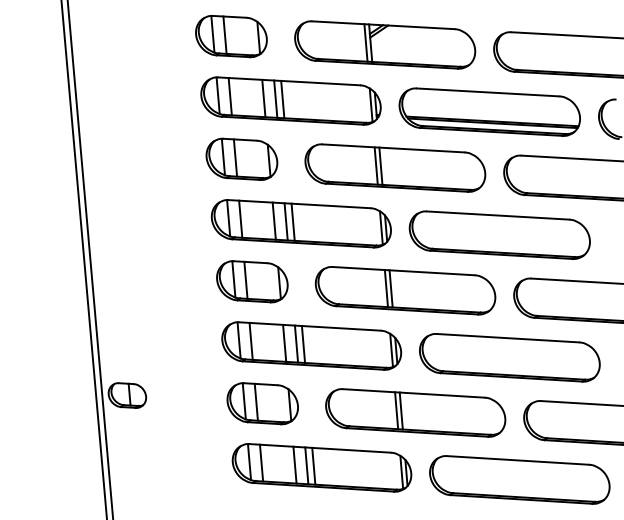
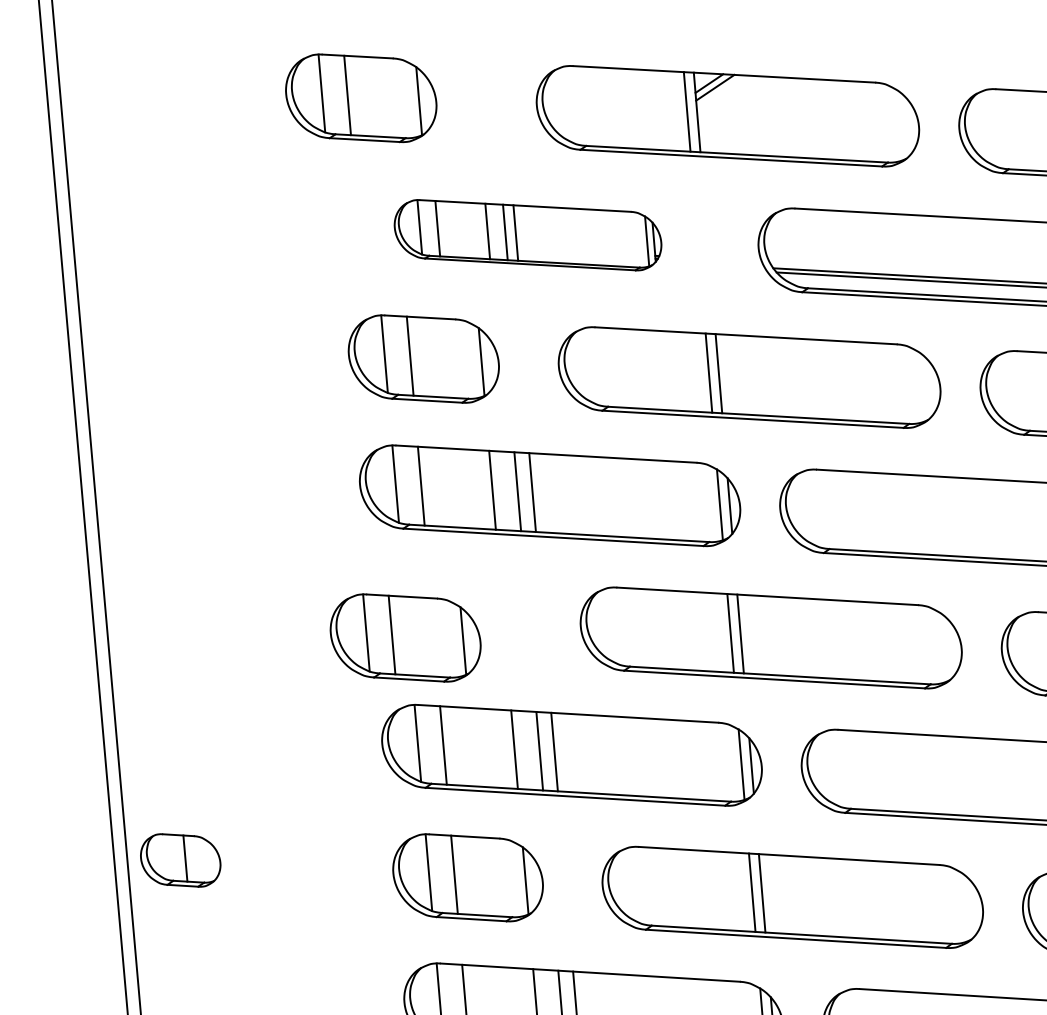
part: (231, 36) -> (361, 98), moved
part: (290, 100) -> (526, 234), size x0.7
part: (252, 281) -> (405, 637), moved

